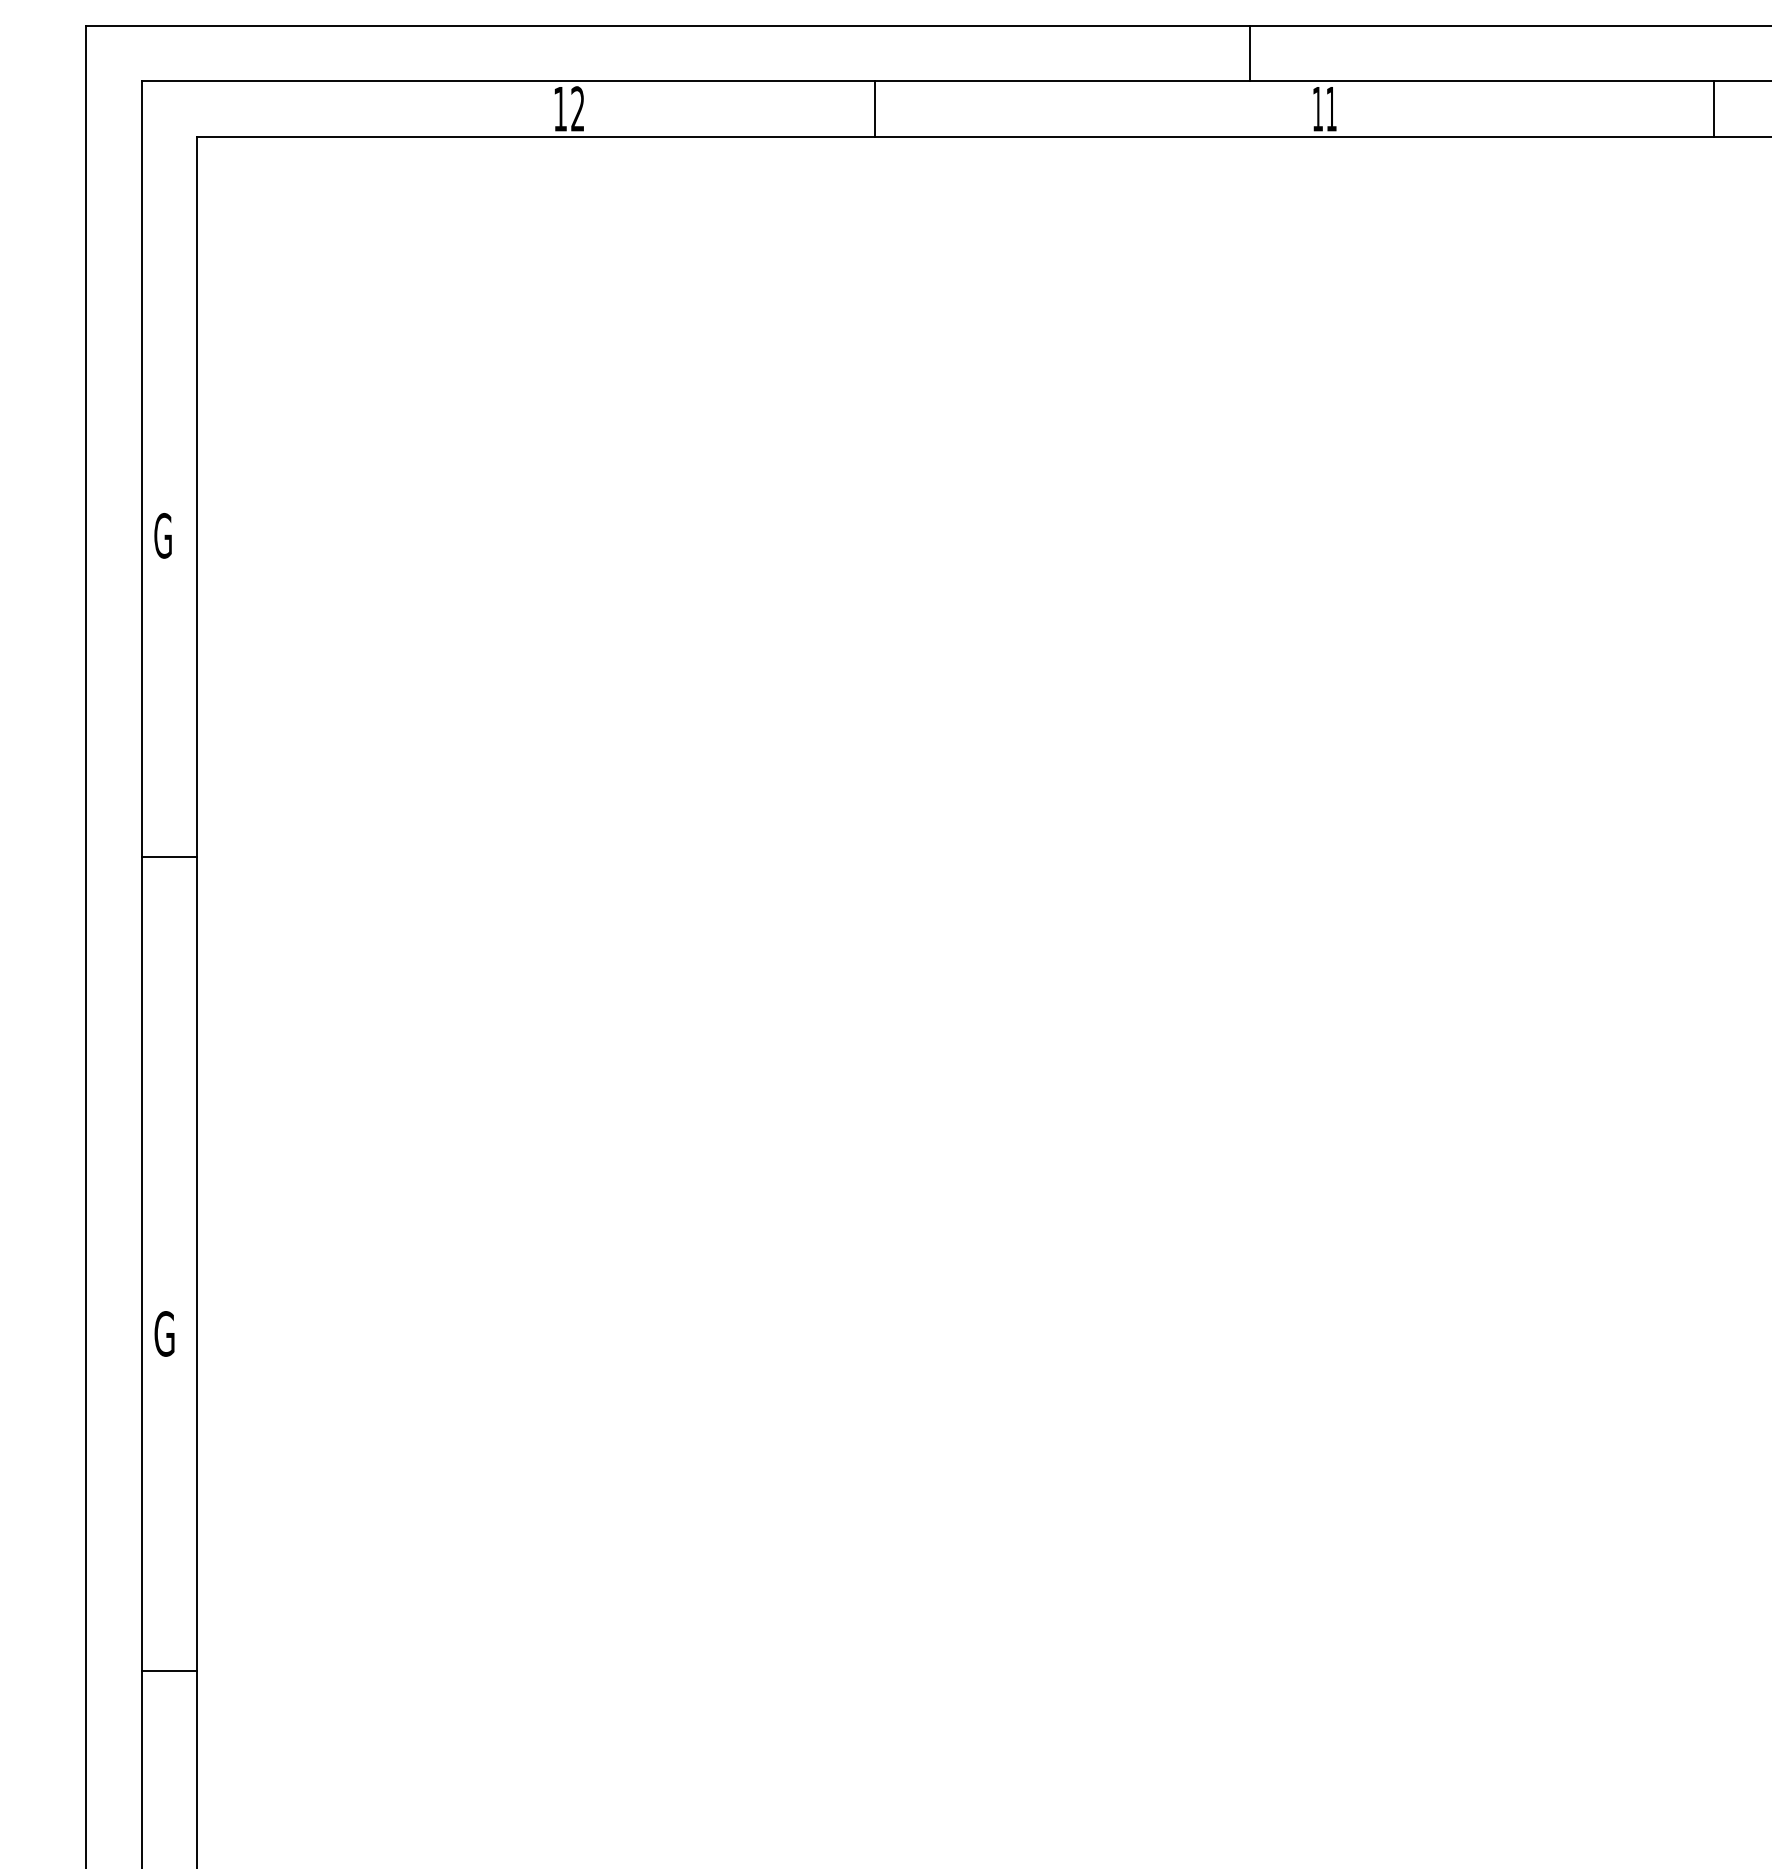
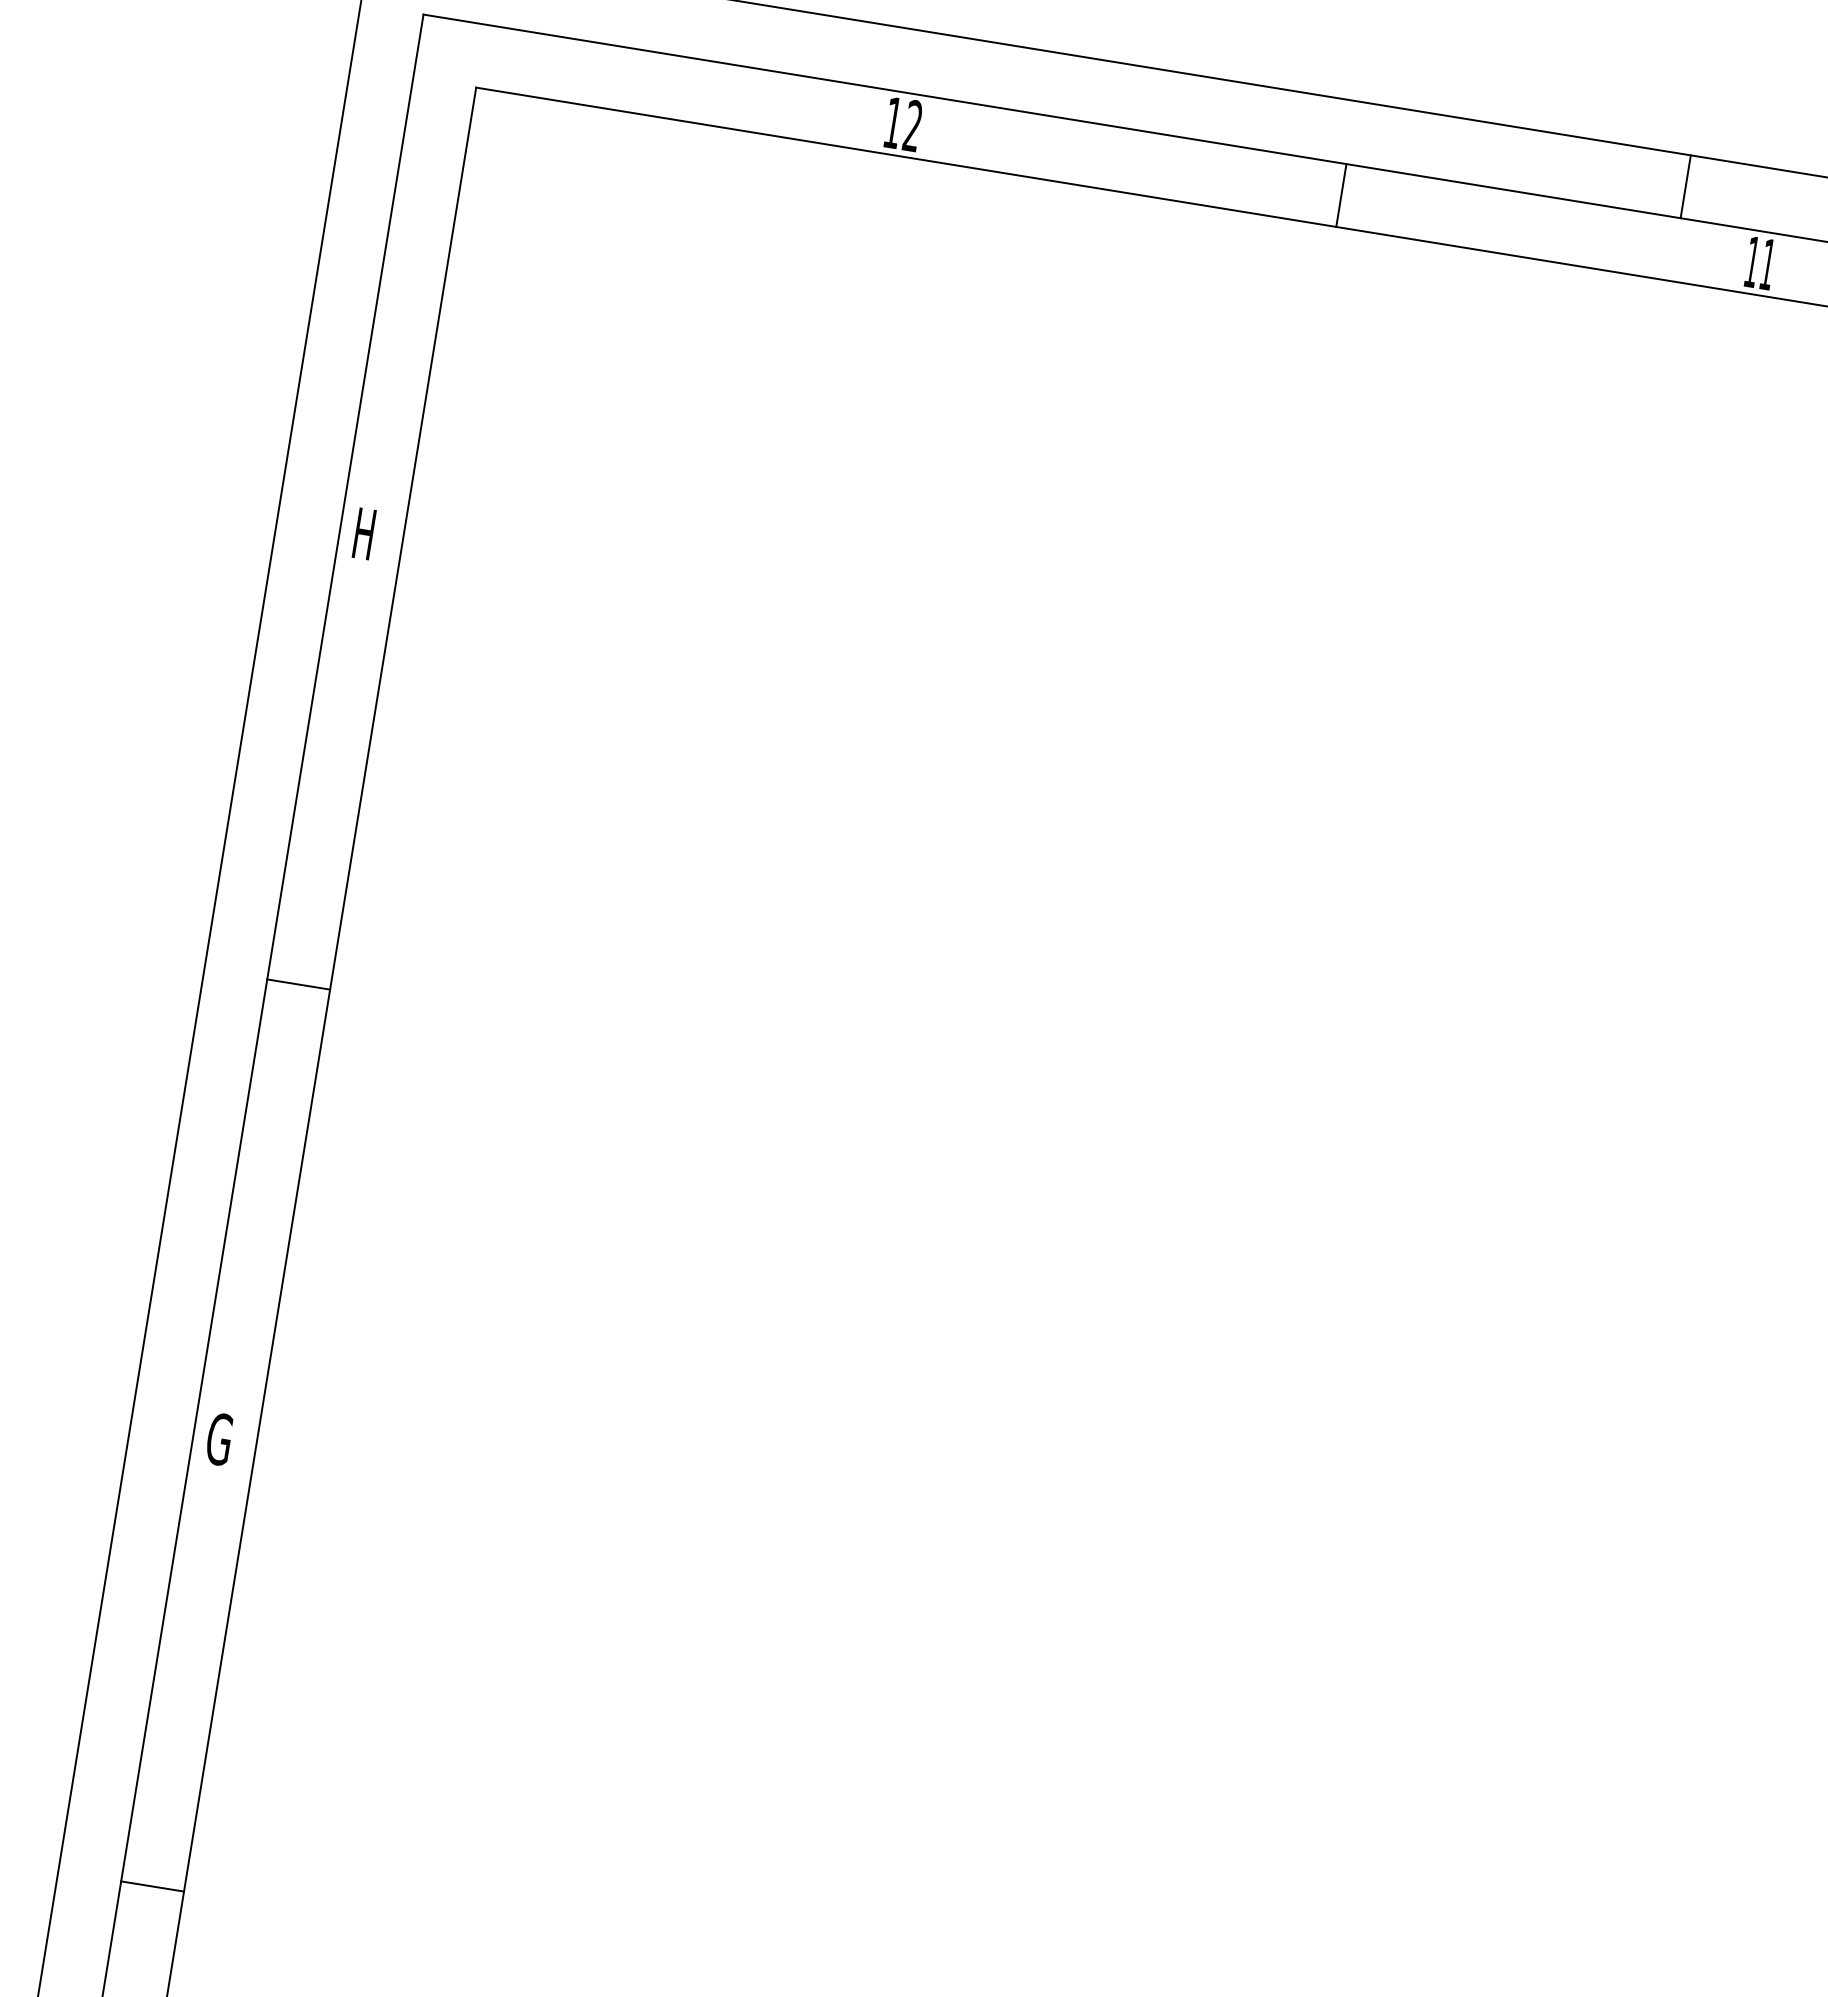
line: (874, 108) -> (1341, 194), moved
text: (162, 535) -> (363, 533), G -> H
line: (169, 857) -> (298, 984), moved
line: (169, 1671) -> (152, 1886), moved

